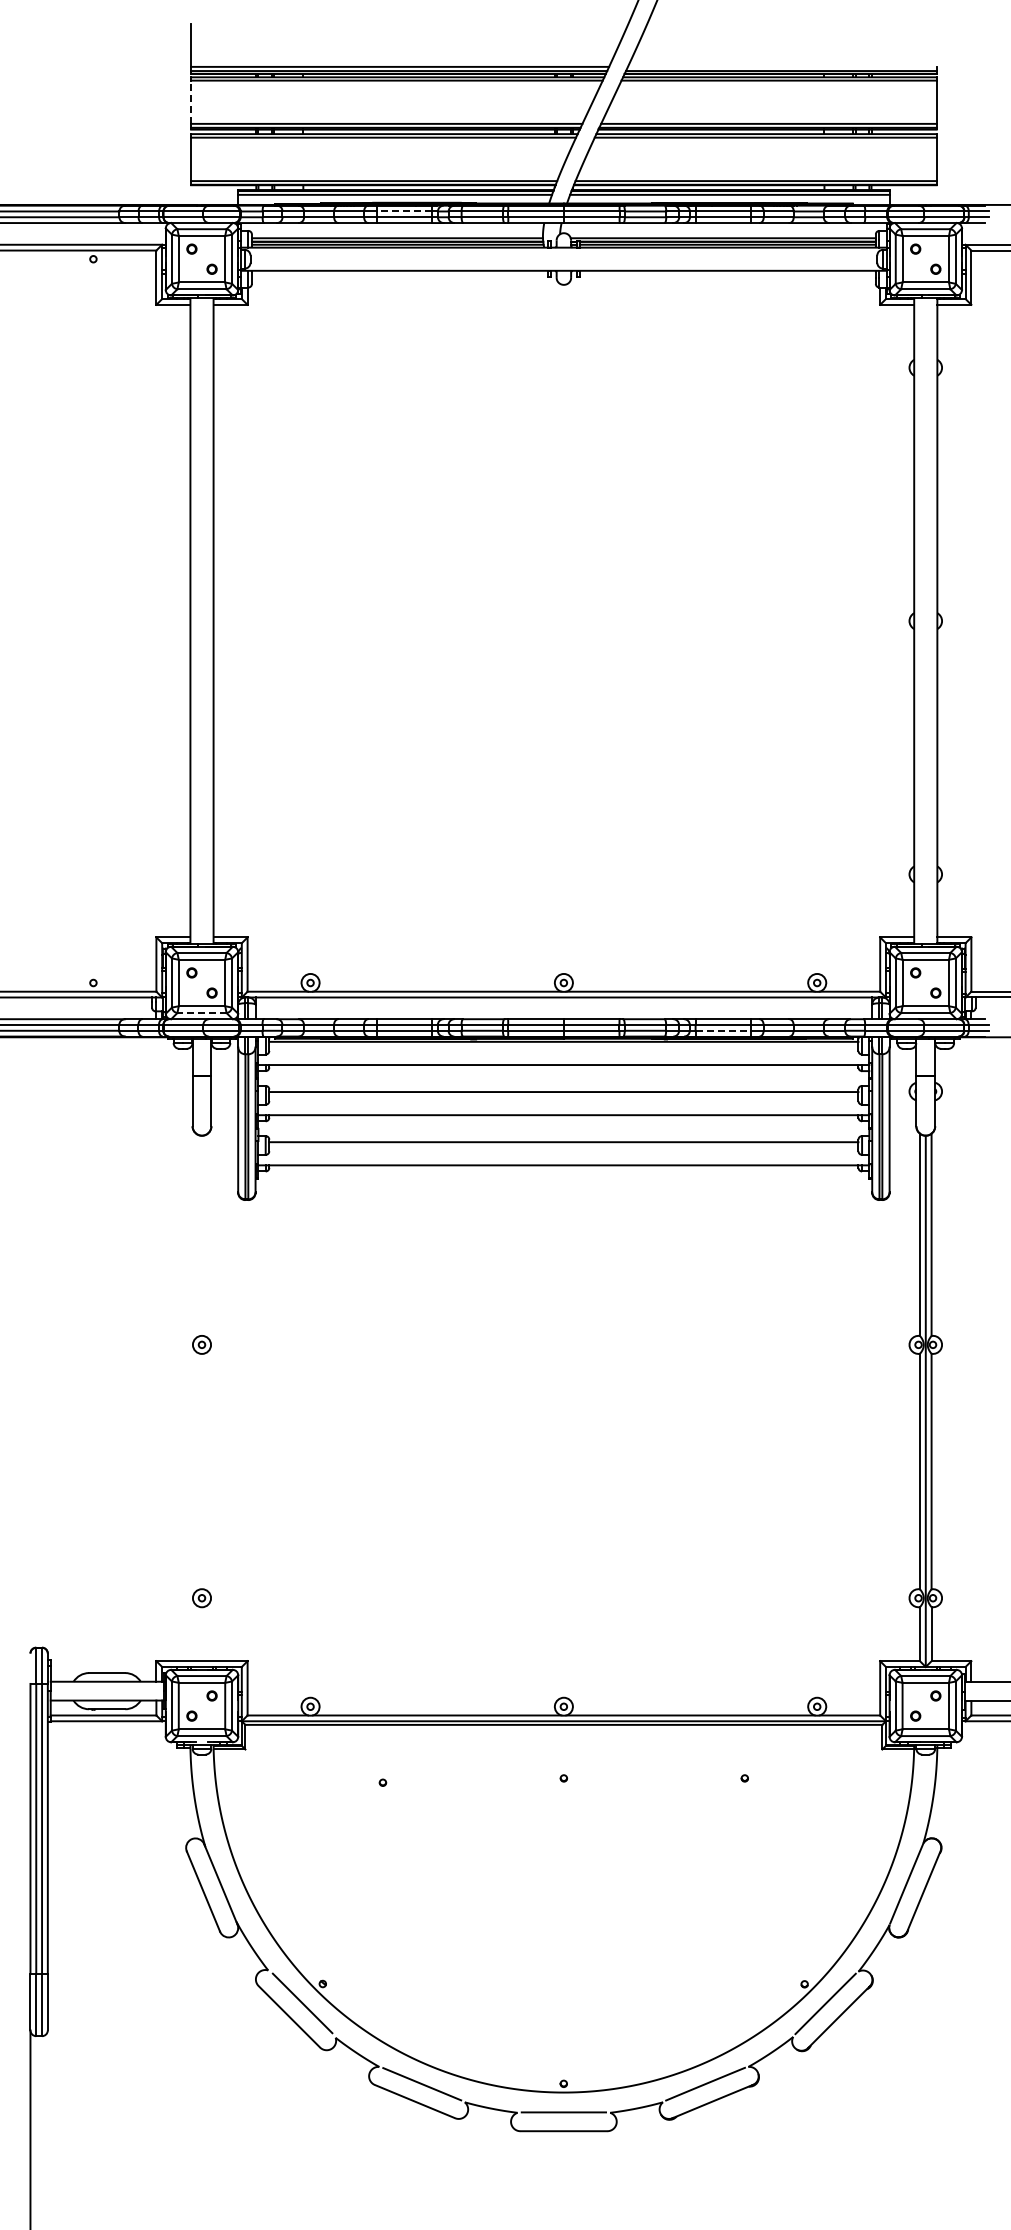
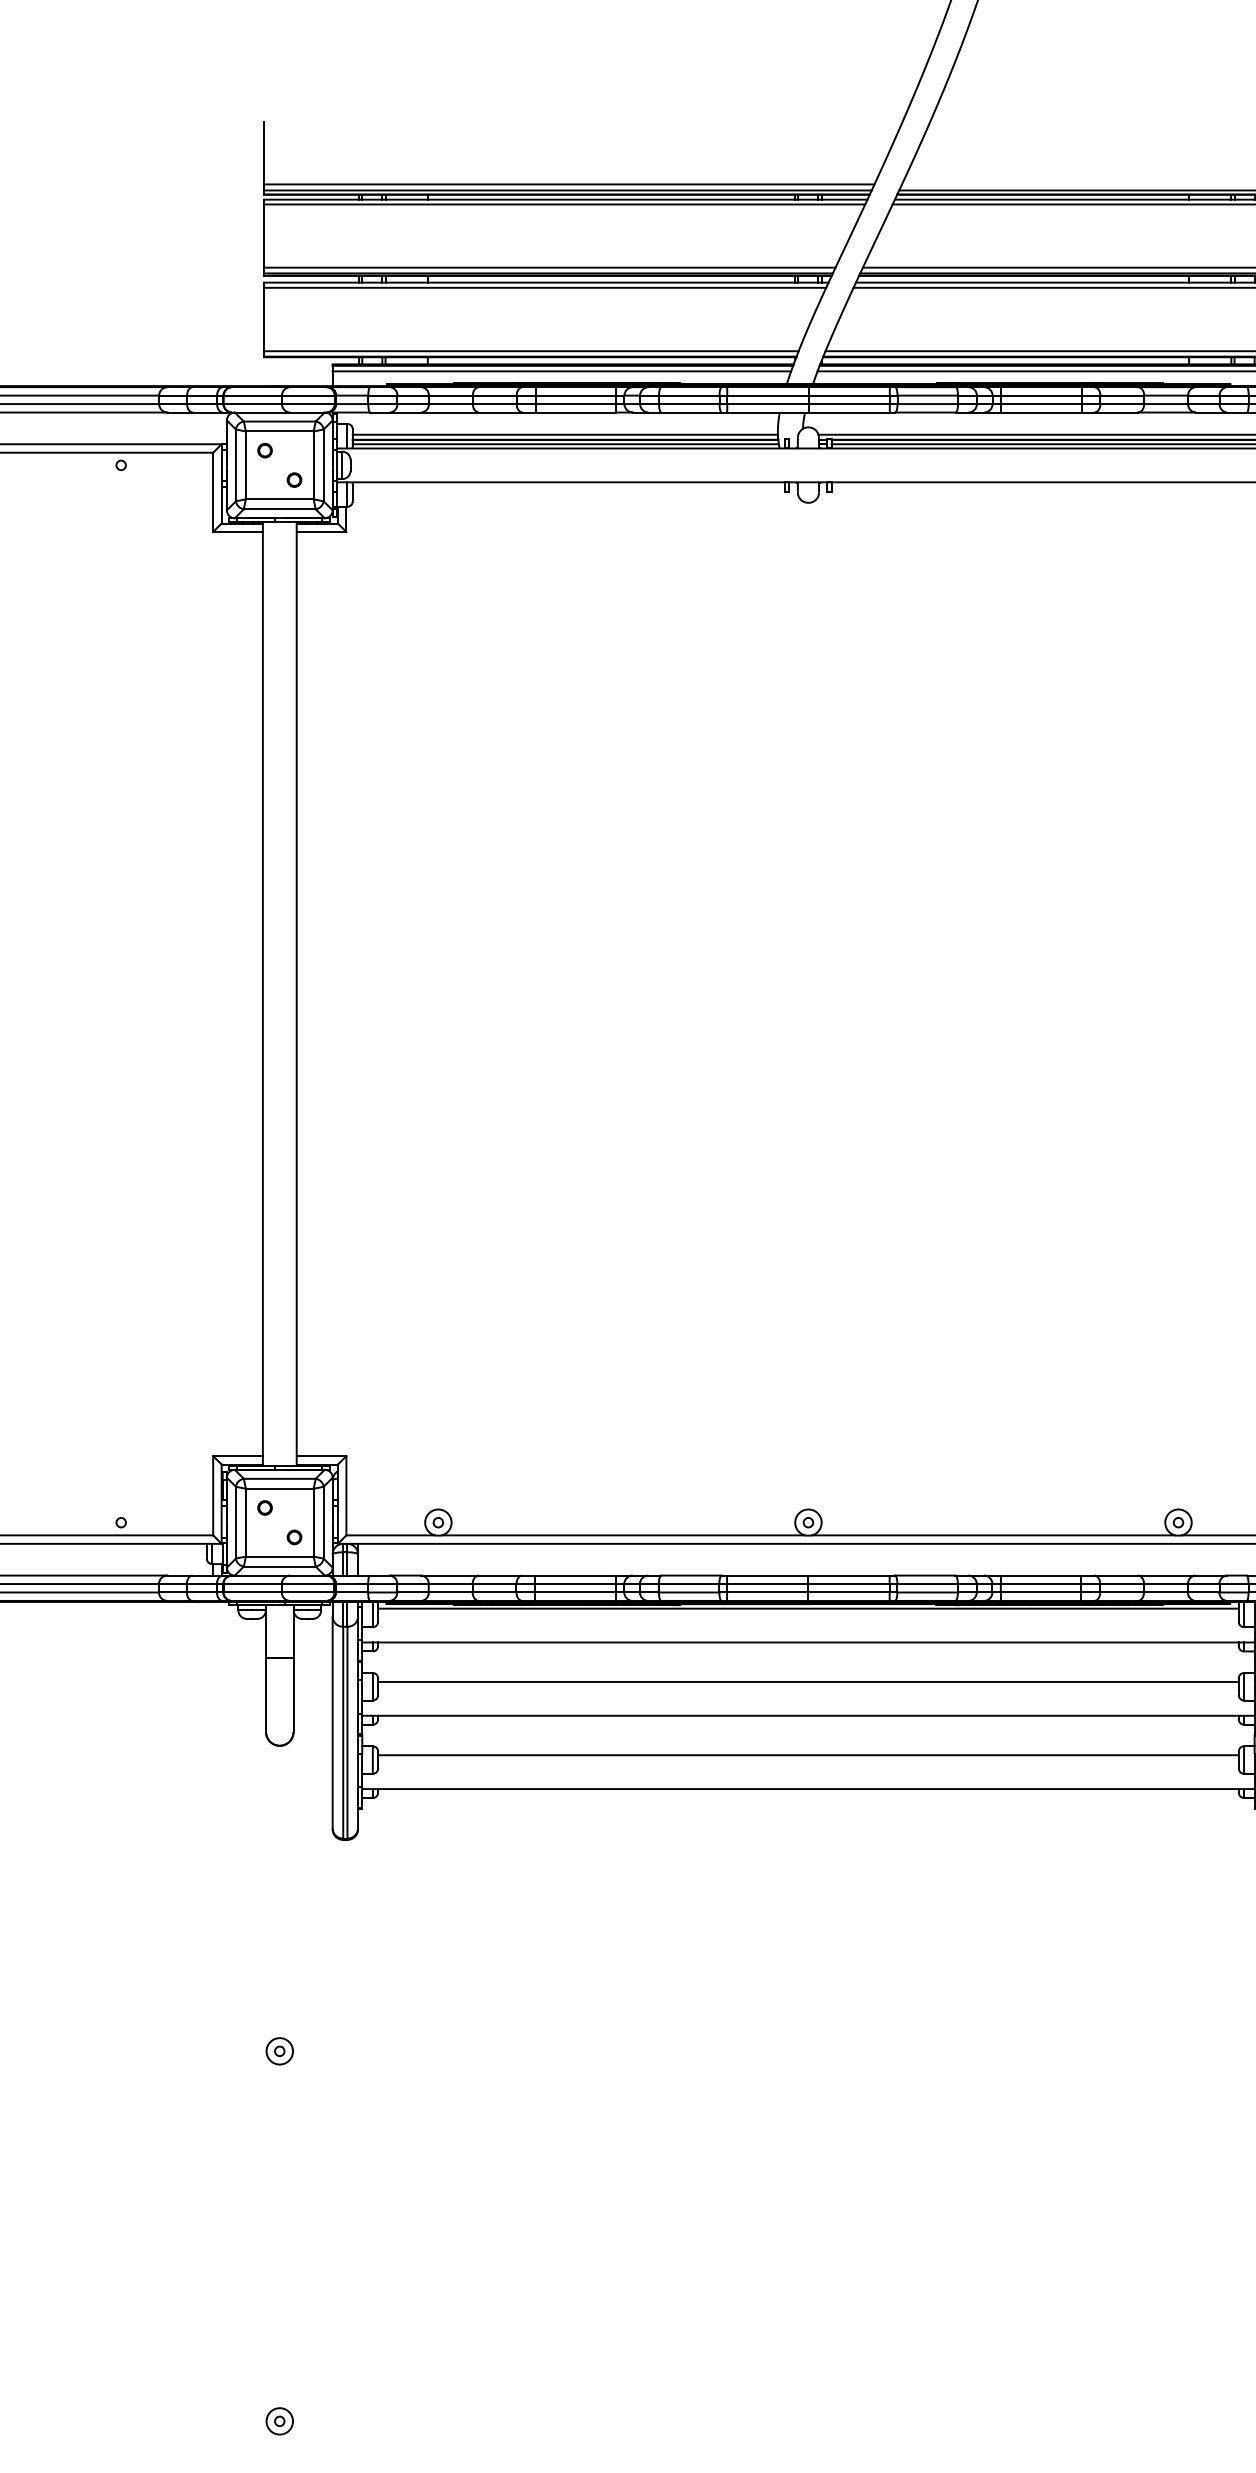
line: (191, 102) -> (264, 236), dashed -> solid
line: (404, 211) -> (575, 395), dashed -> solid
line: (202, 1013) -> (280, 1567), dashed -> solid
line: (723, 1030) -> (1041, 1592), dashed -> solid

